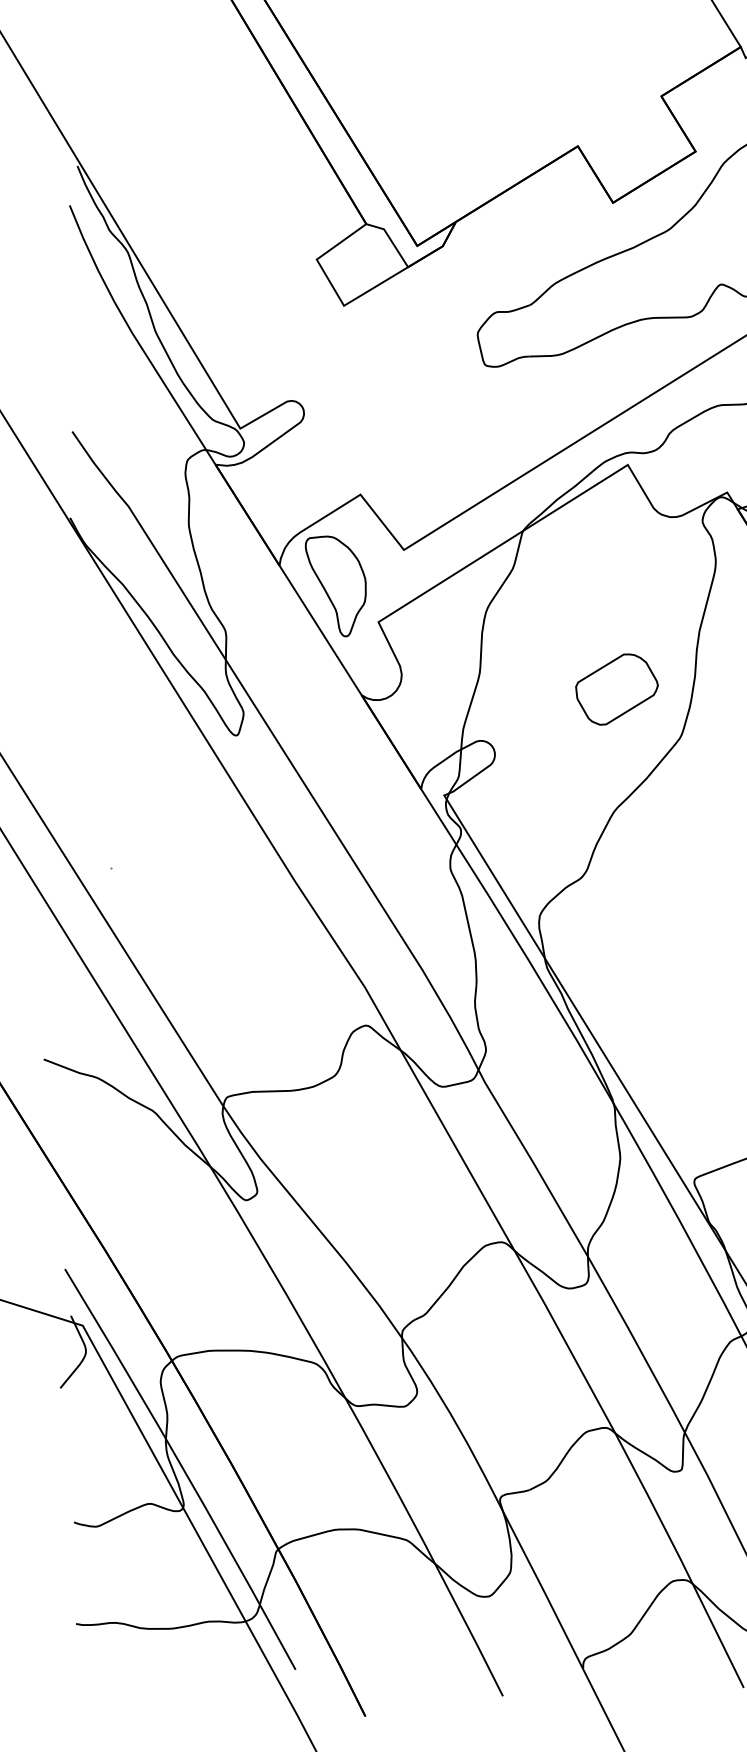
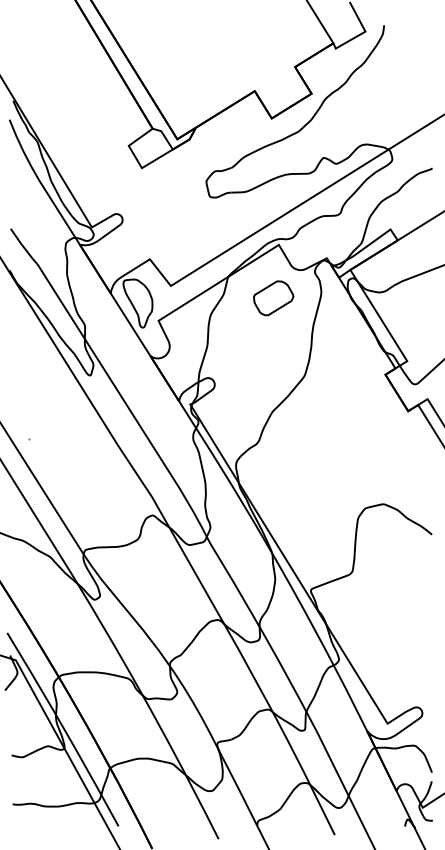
part: (616, 689) -> (273, 298), moved

